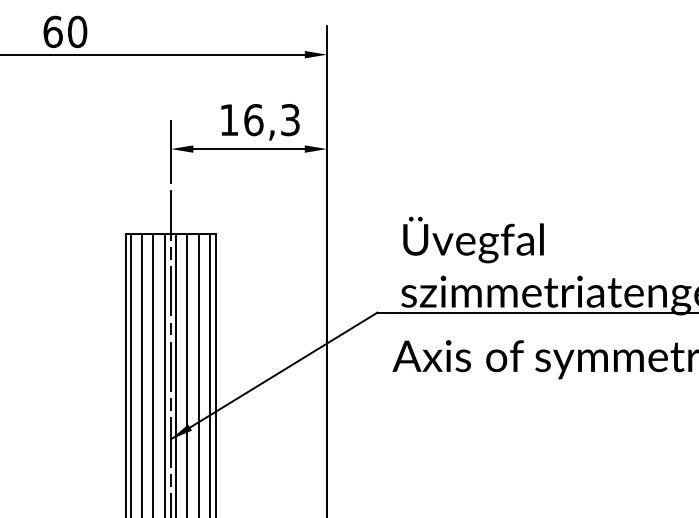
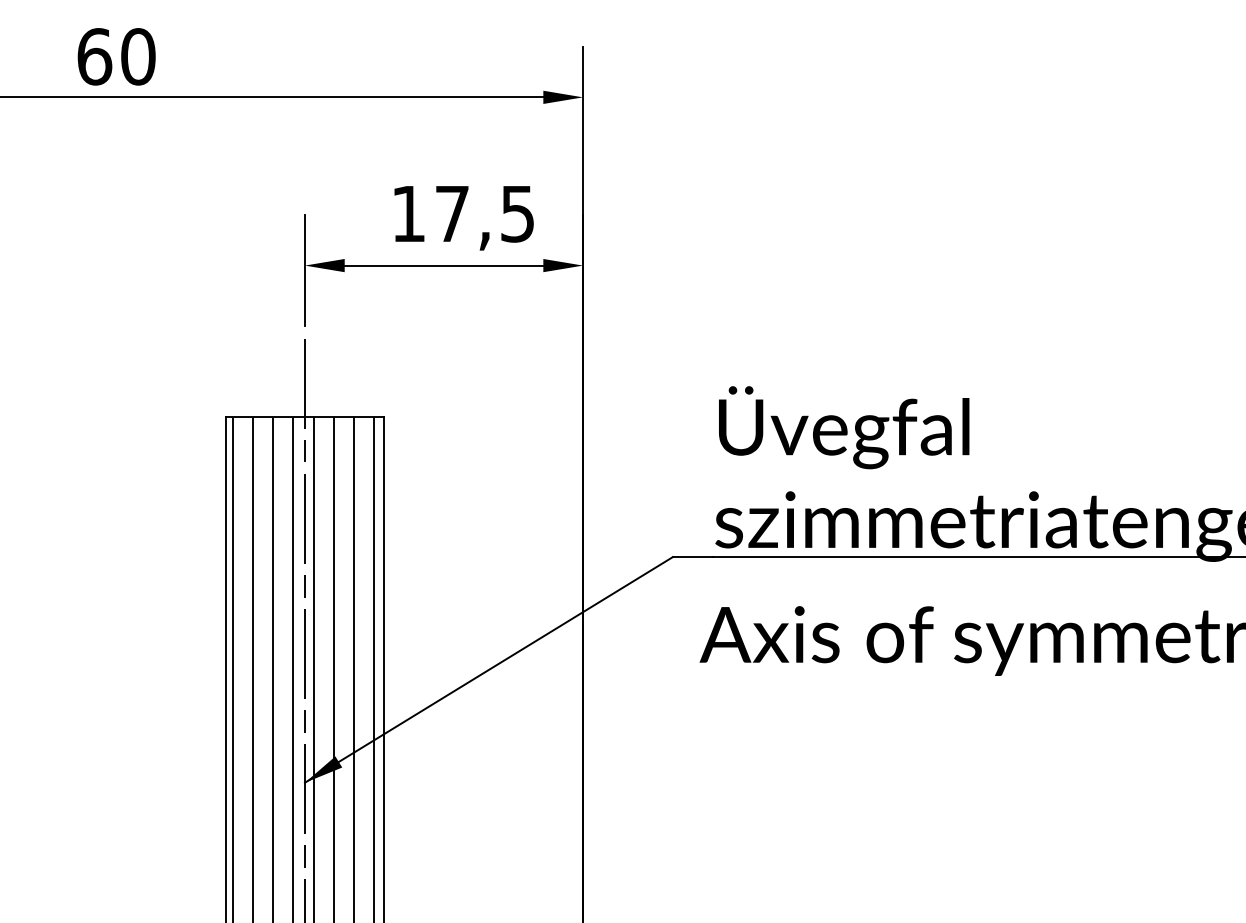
text: (271, 120) -> (483, 214), 16,3 -> 17,5

